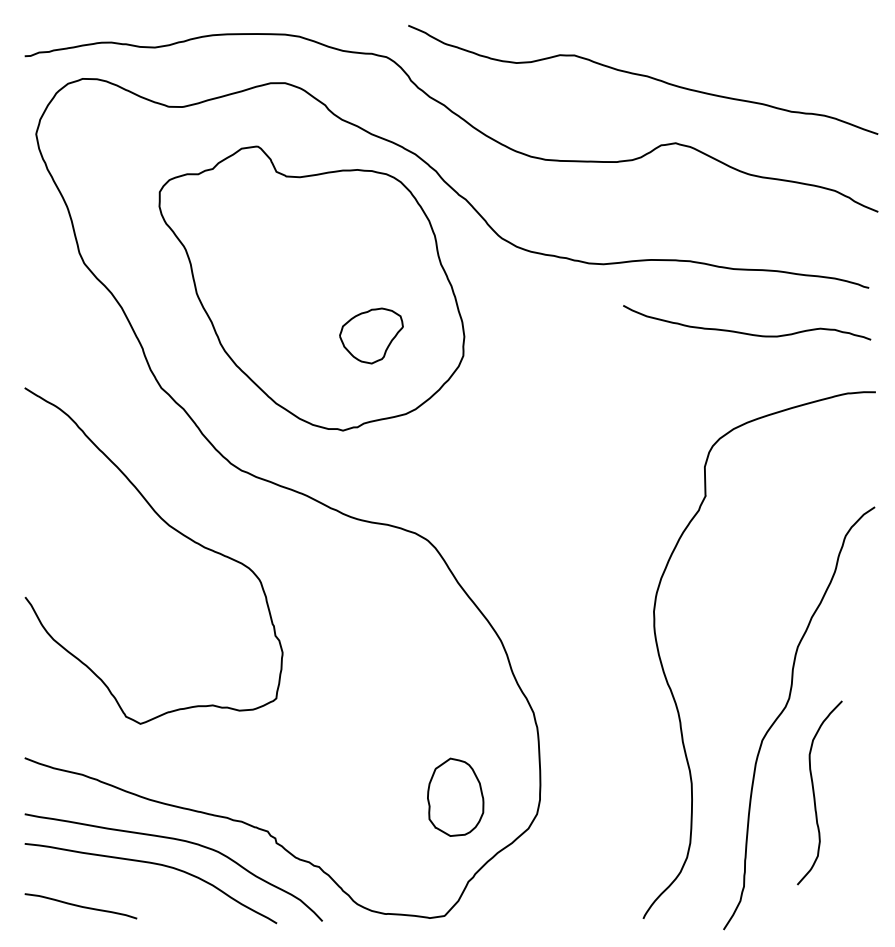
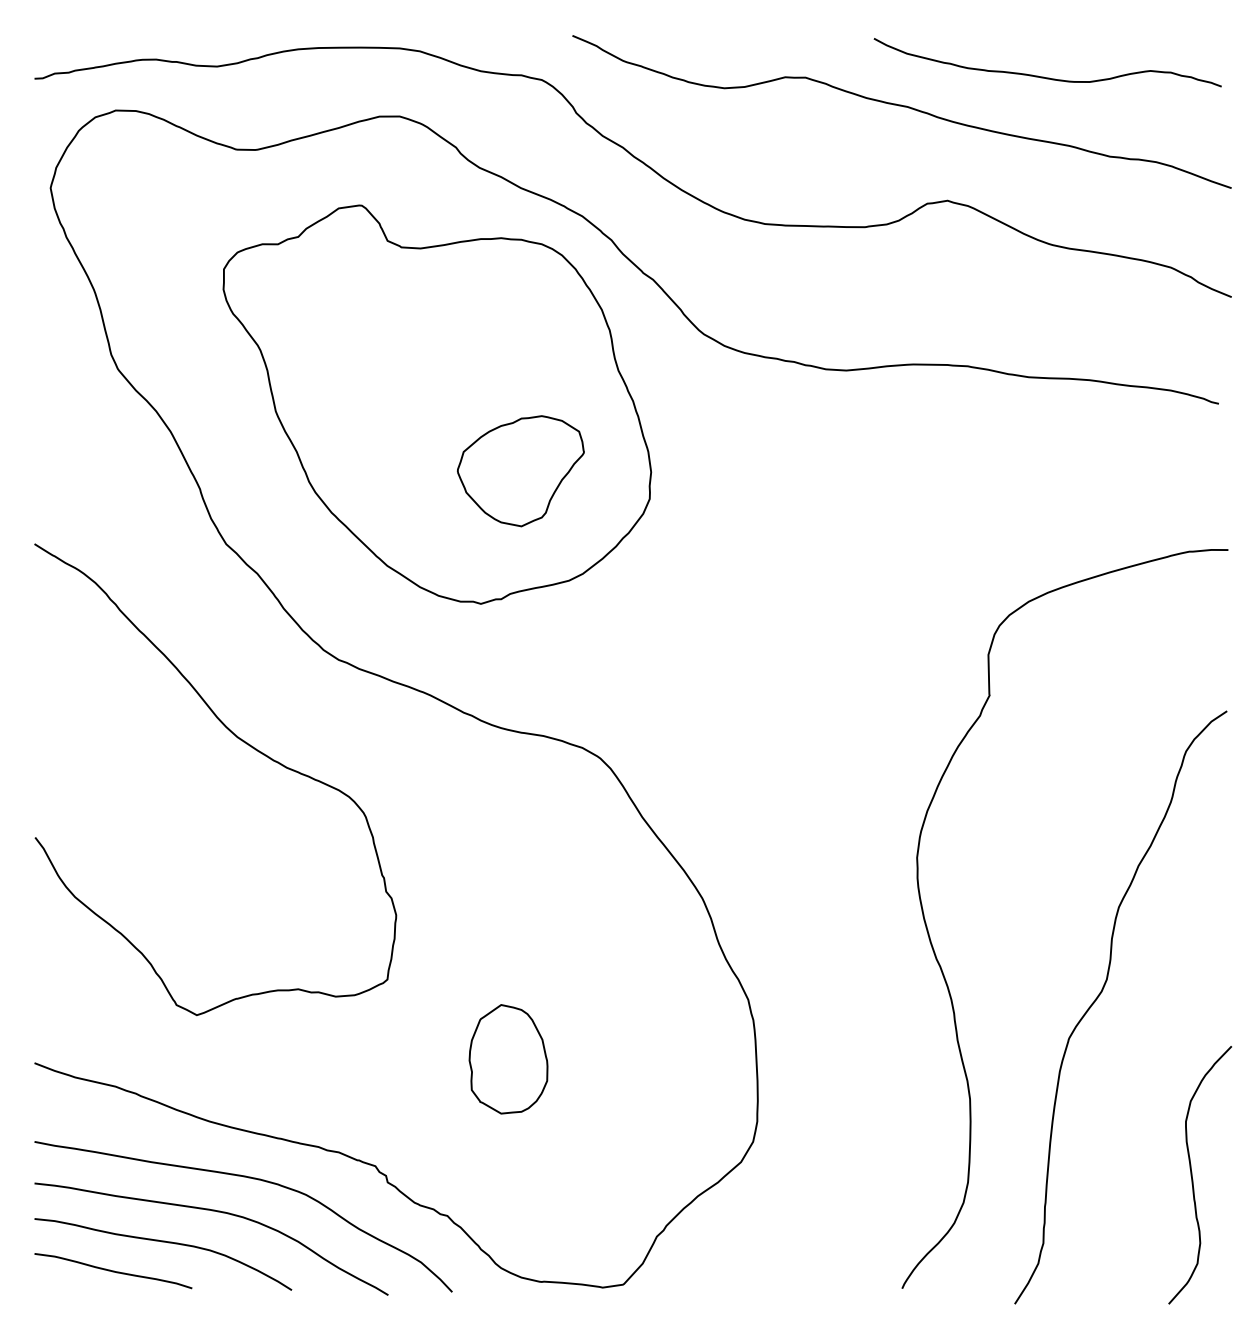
curve: (745, 332) -> (1045, 76), moved
part: (371, 335) -> (520, 470), size x1.43
curve: (814, 792) -> (1192, 1174), moved
part: (455, 796) -> (508, 1058), moved
curve: (116, 886) -> (163, 1243), added

